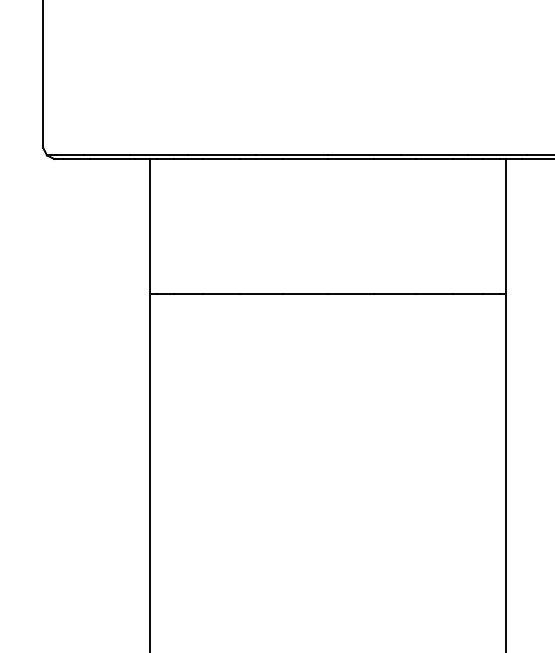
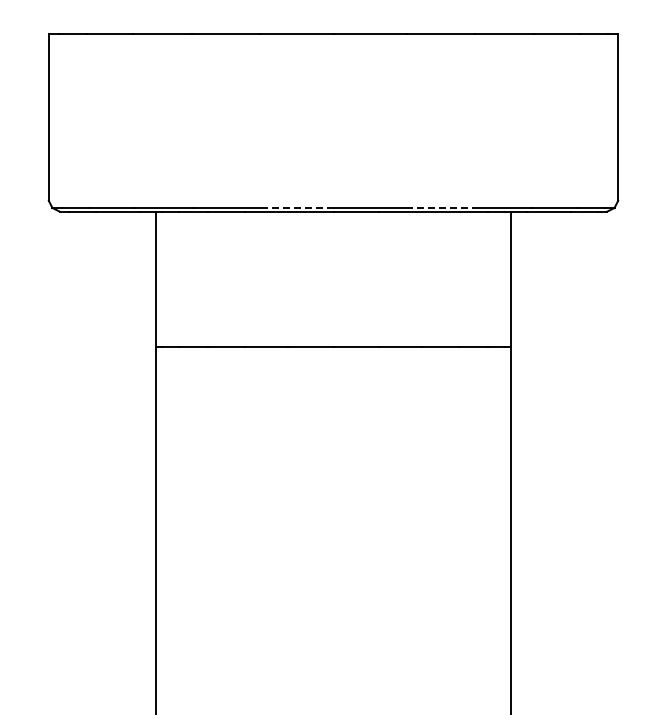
line: (292, 154) -> (297, 207), solid -> dashed
line: (434, 154) -> (439, 207), solid -> dashed

